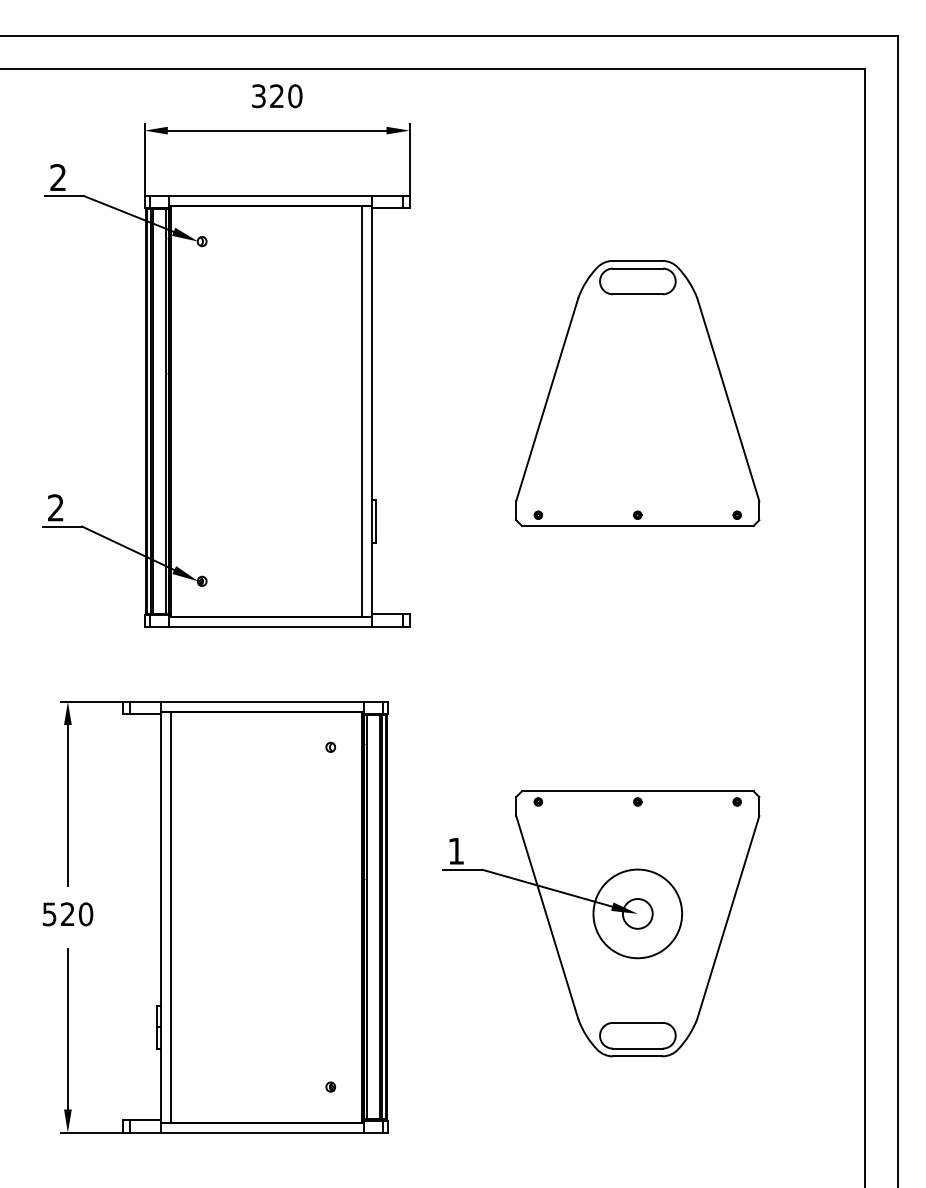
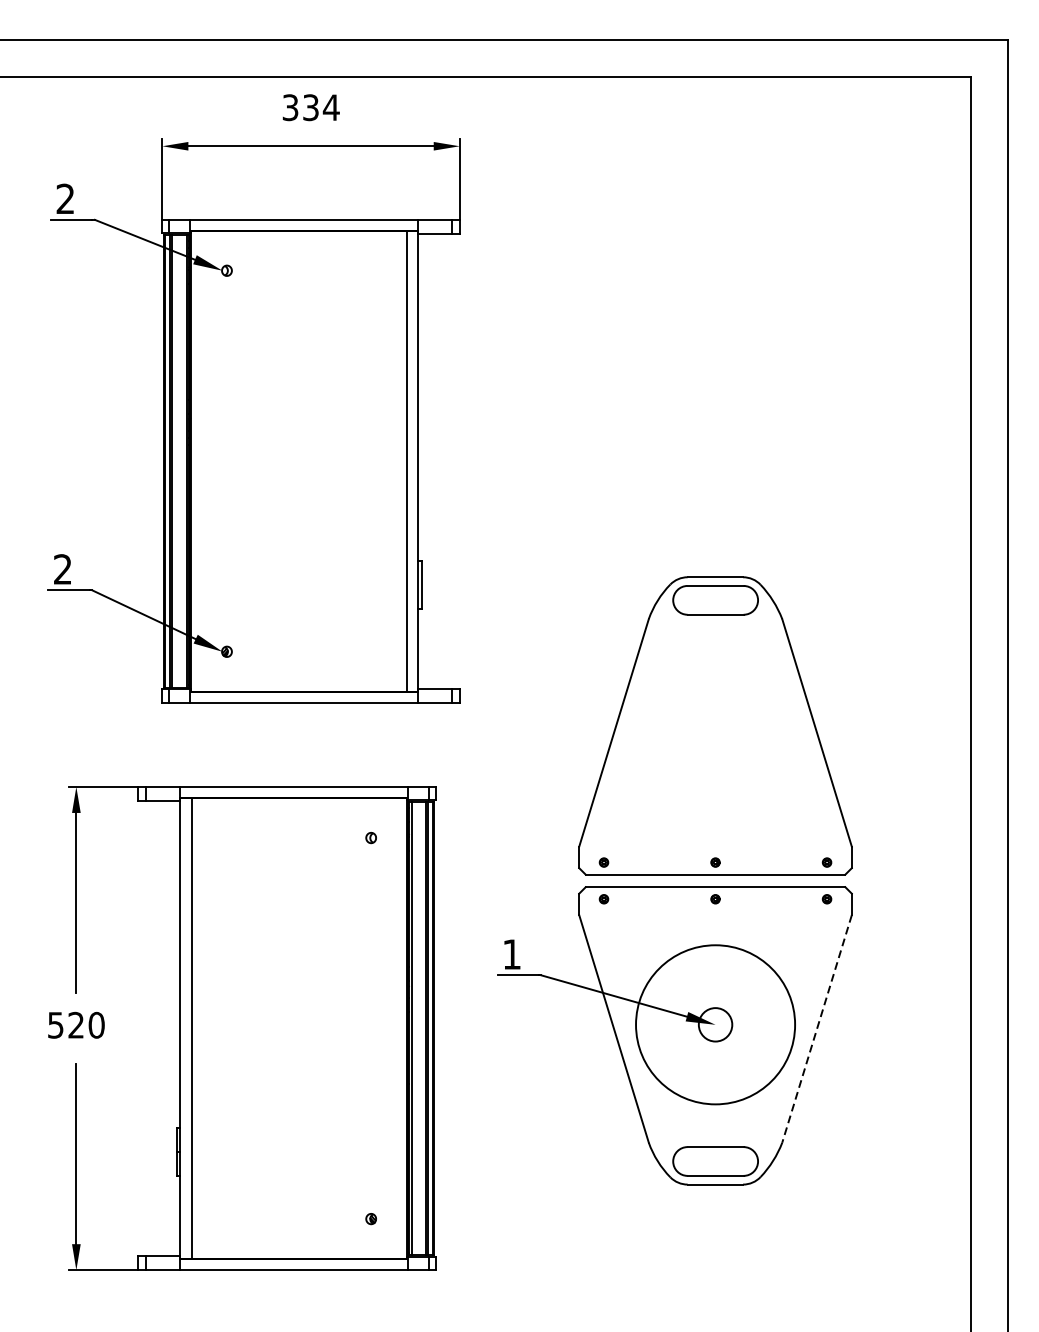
text: (286, 96) -> (321, 108), 320 -> 334
part: (637, 393) -> (715, 726), moved
circle: (637, 913) -> (715, 1024), size x1.6
line: (728, 918) -> (817, 1029), solid -> dashed

